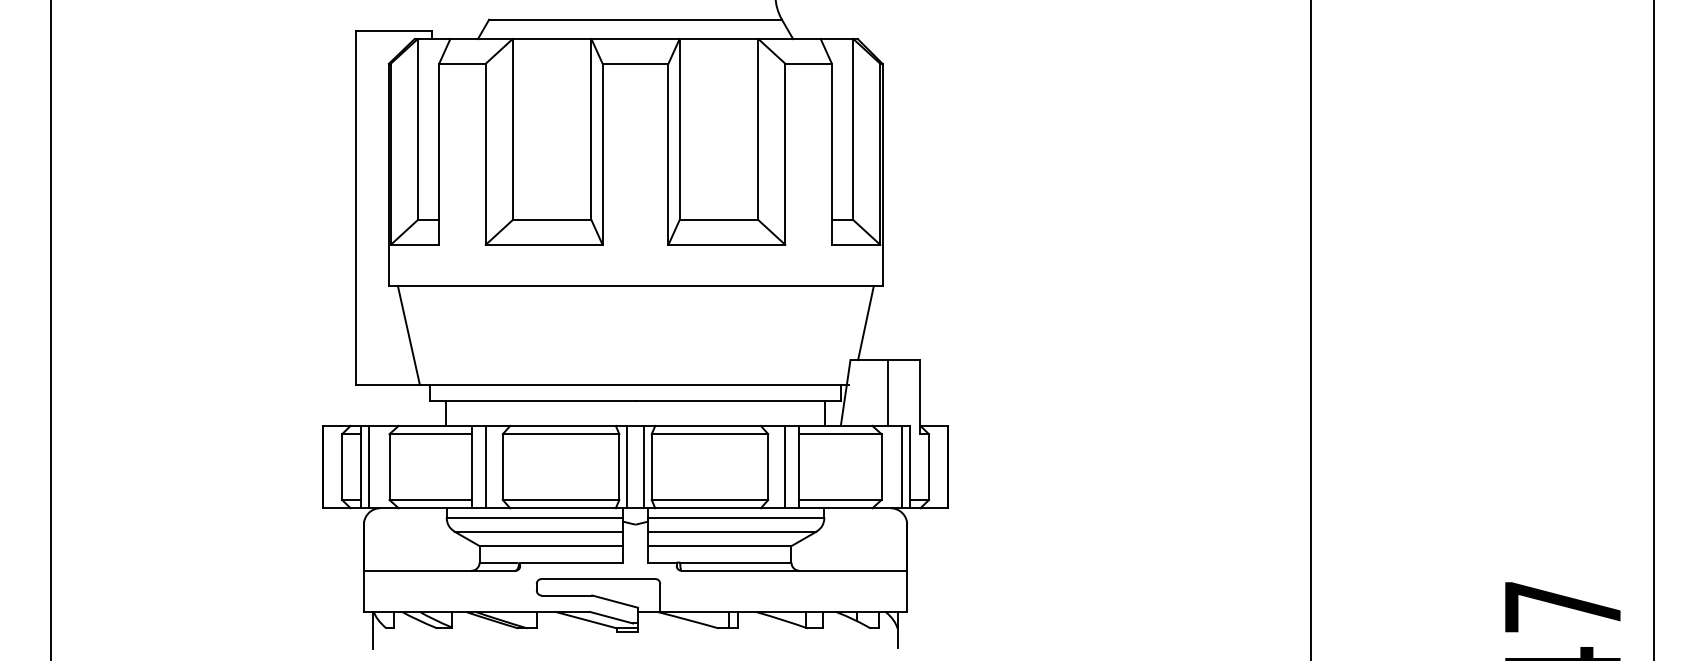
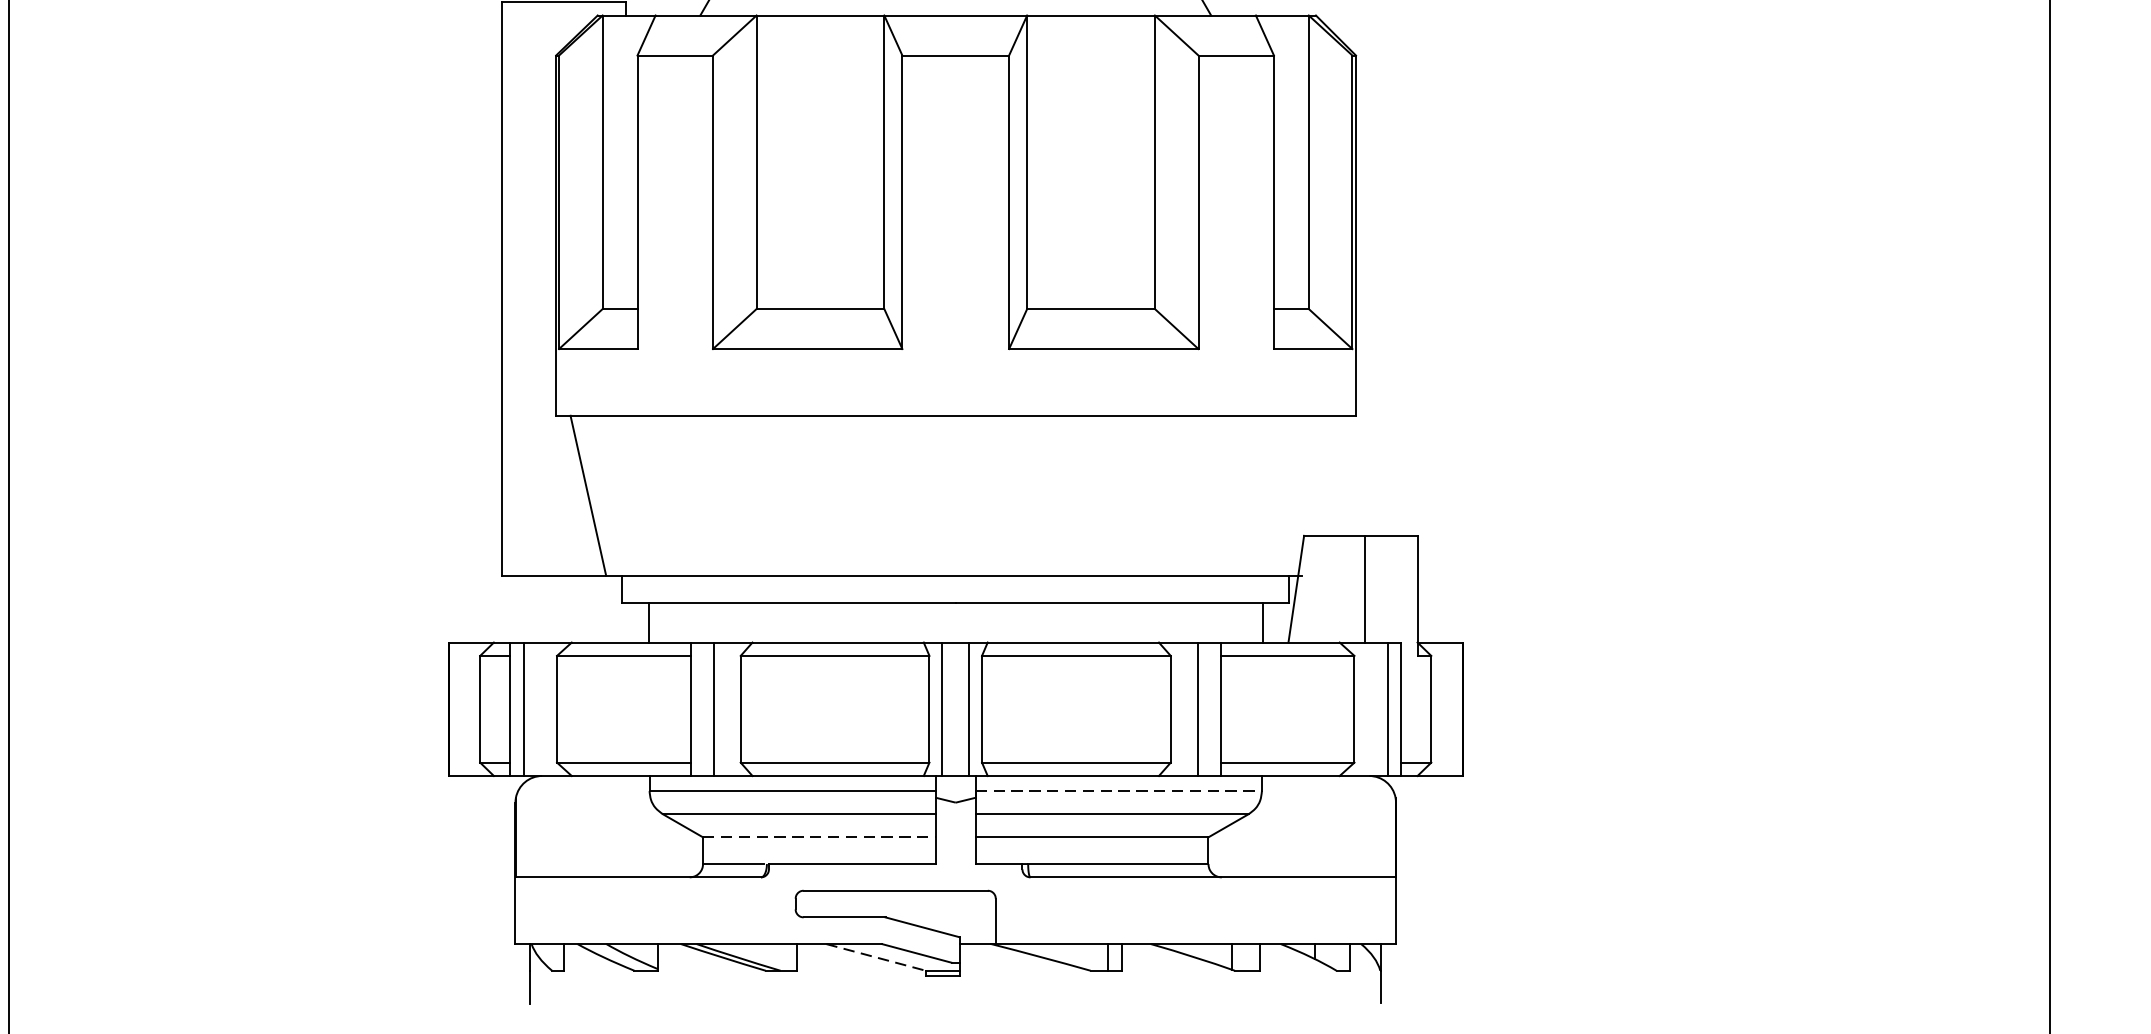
line: (865, 322) -> (1328, 474), removed
line: (736, 517) -> (1119, 790), solid -> dashed
line: (551, 546) -> (819, 837), solid -> dashed
line: (586, 620) -> (876, 957), solid -> dashed

